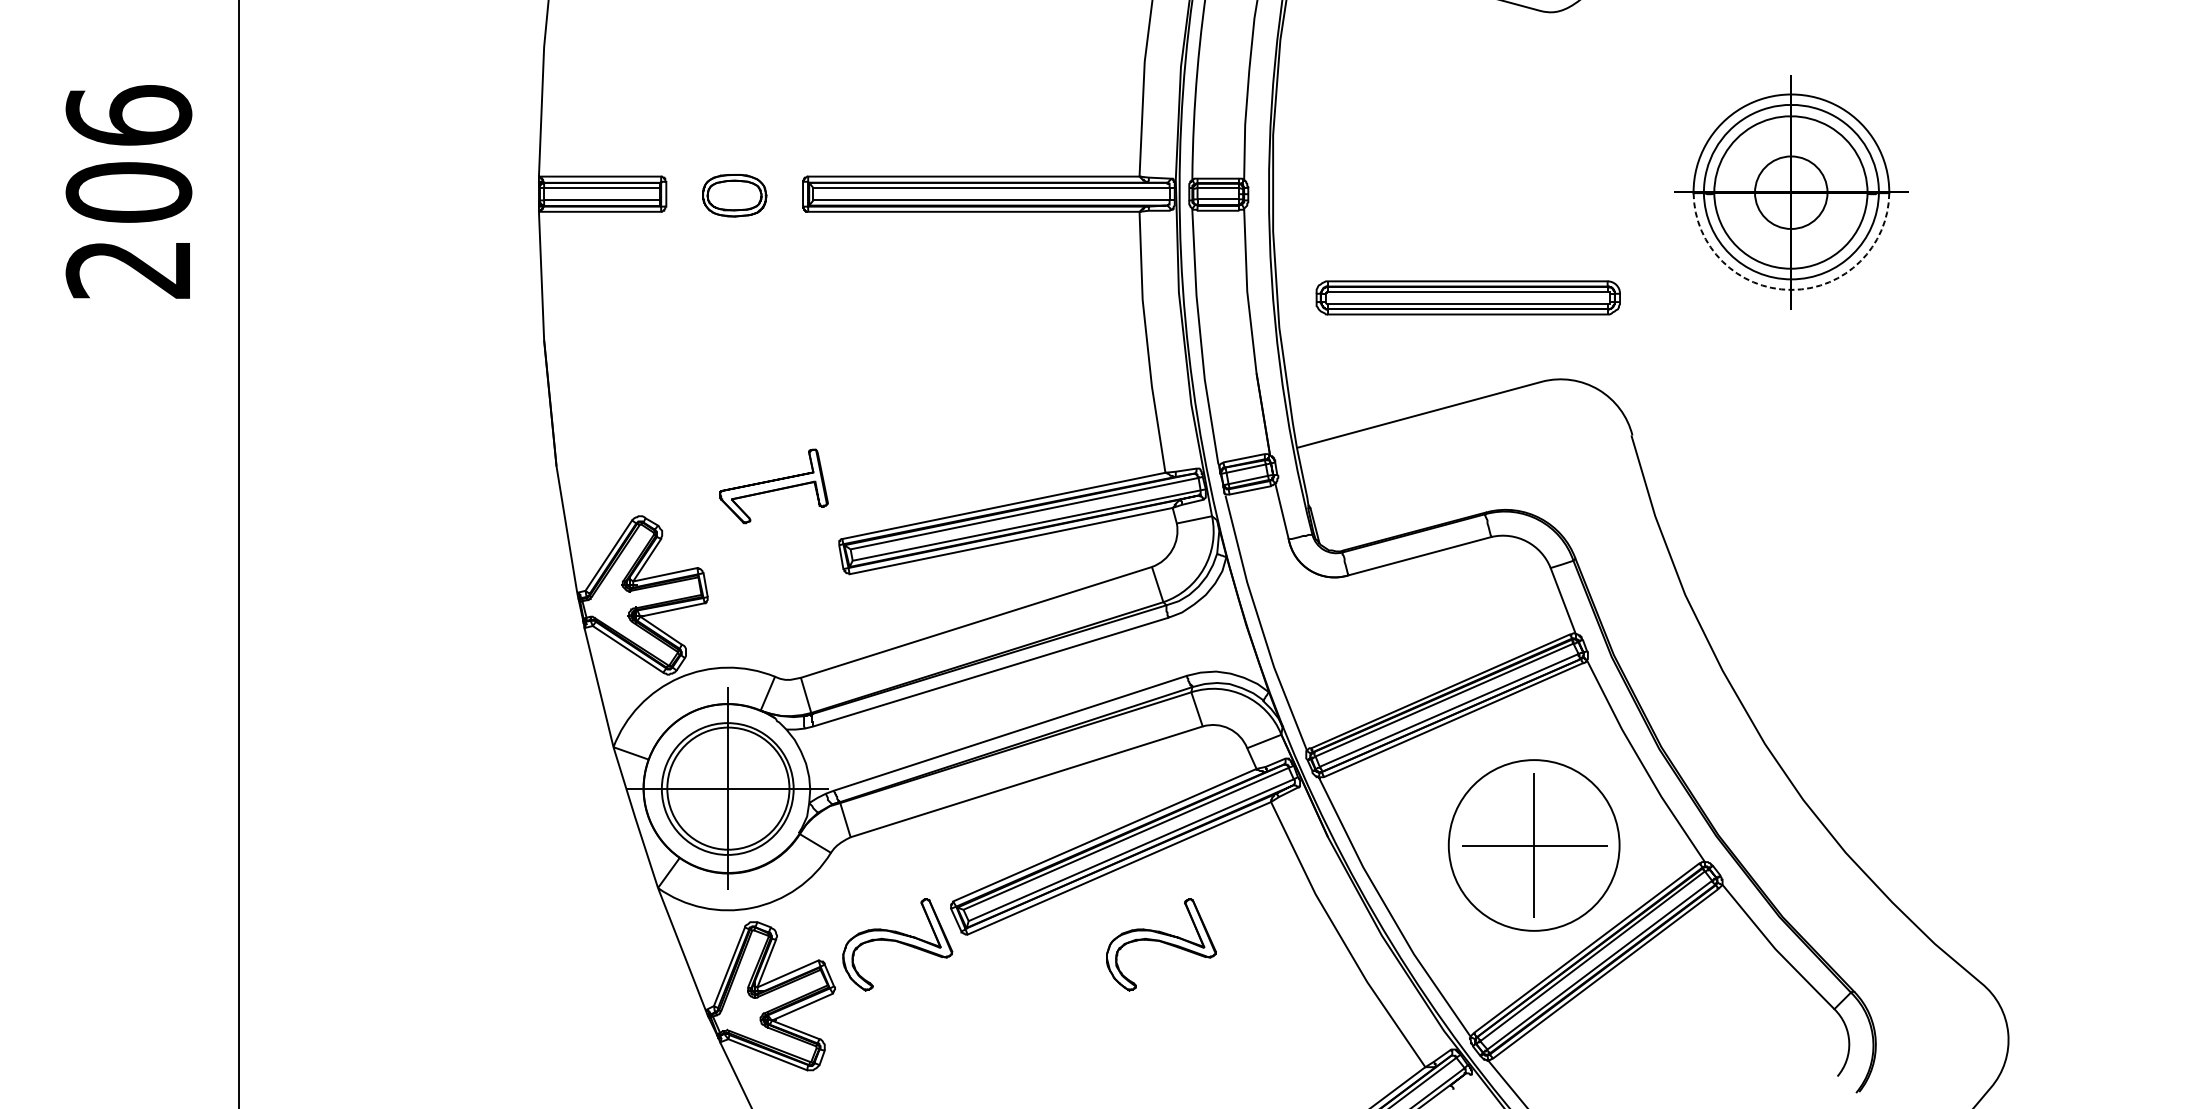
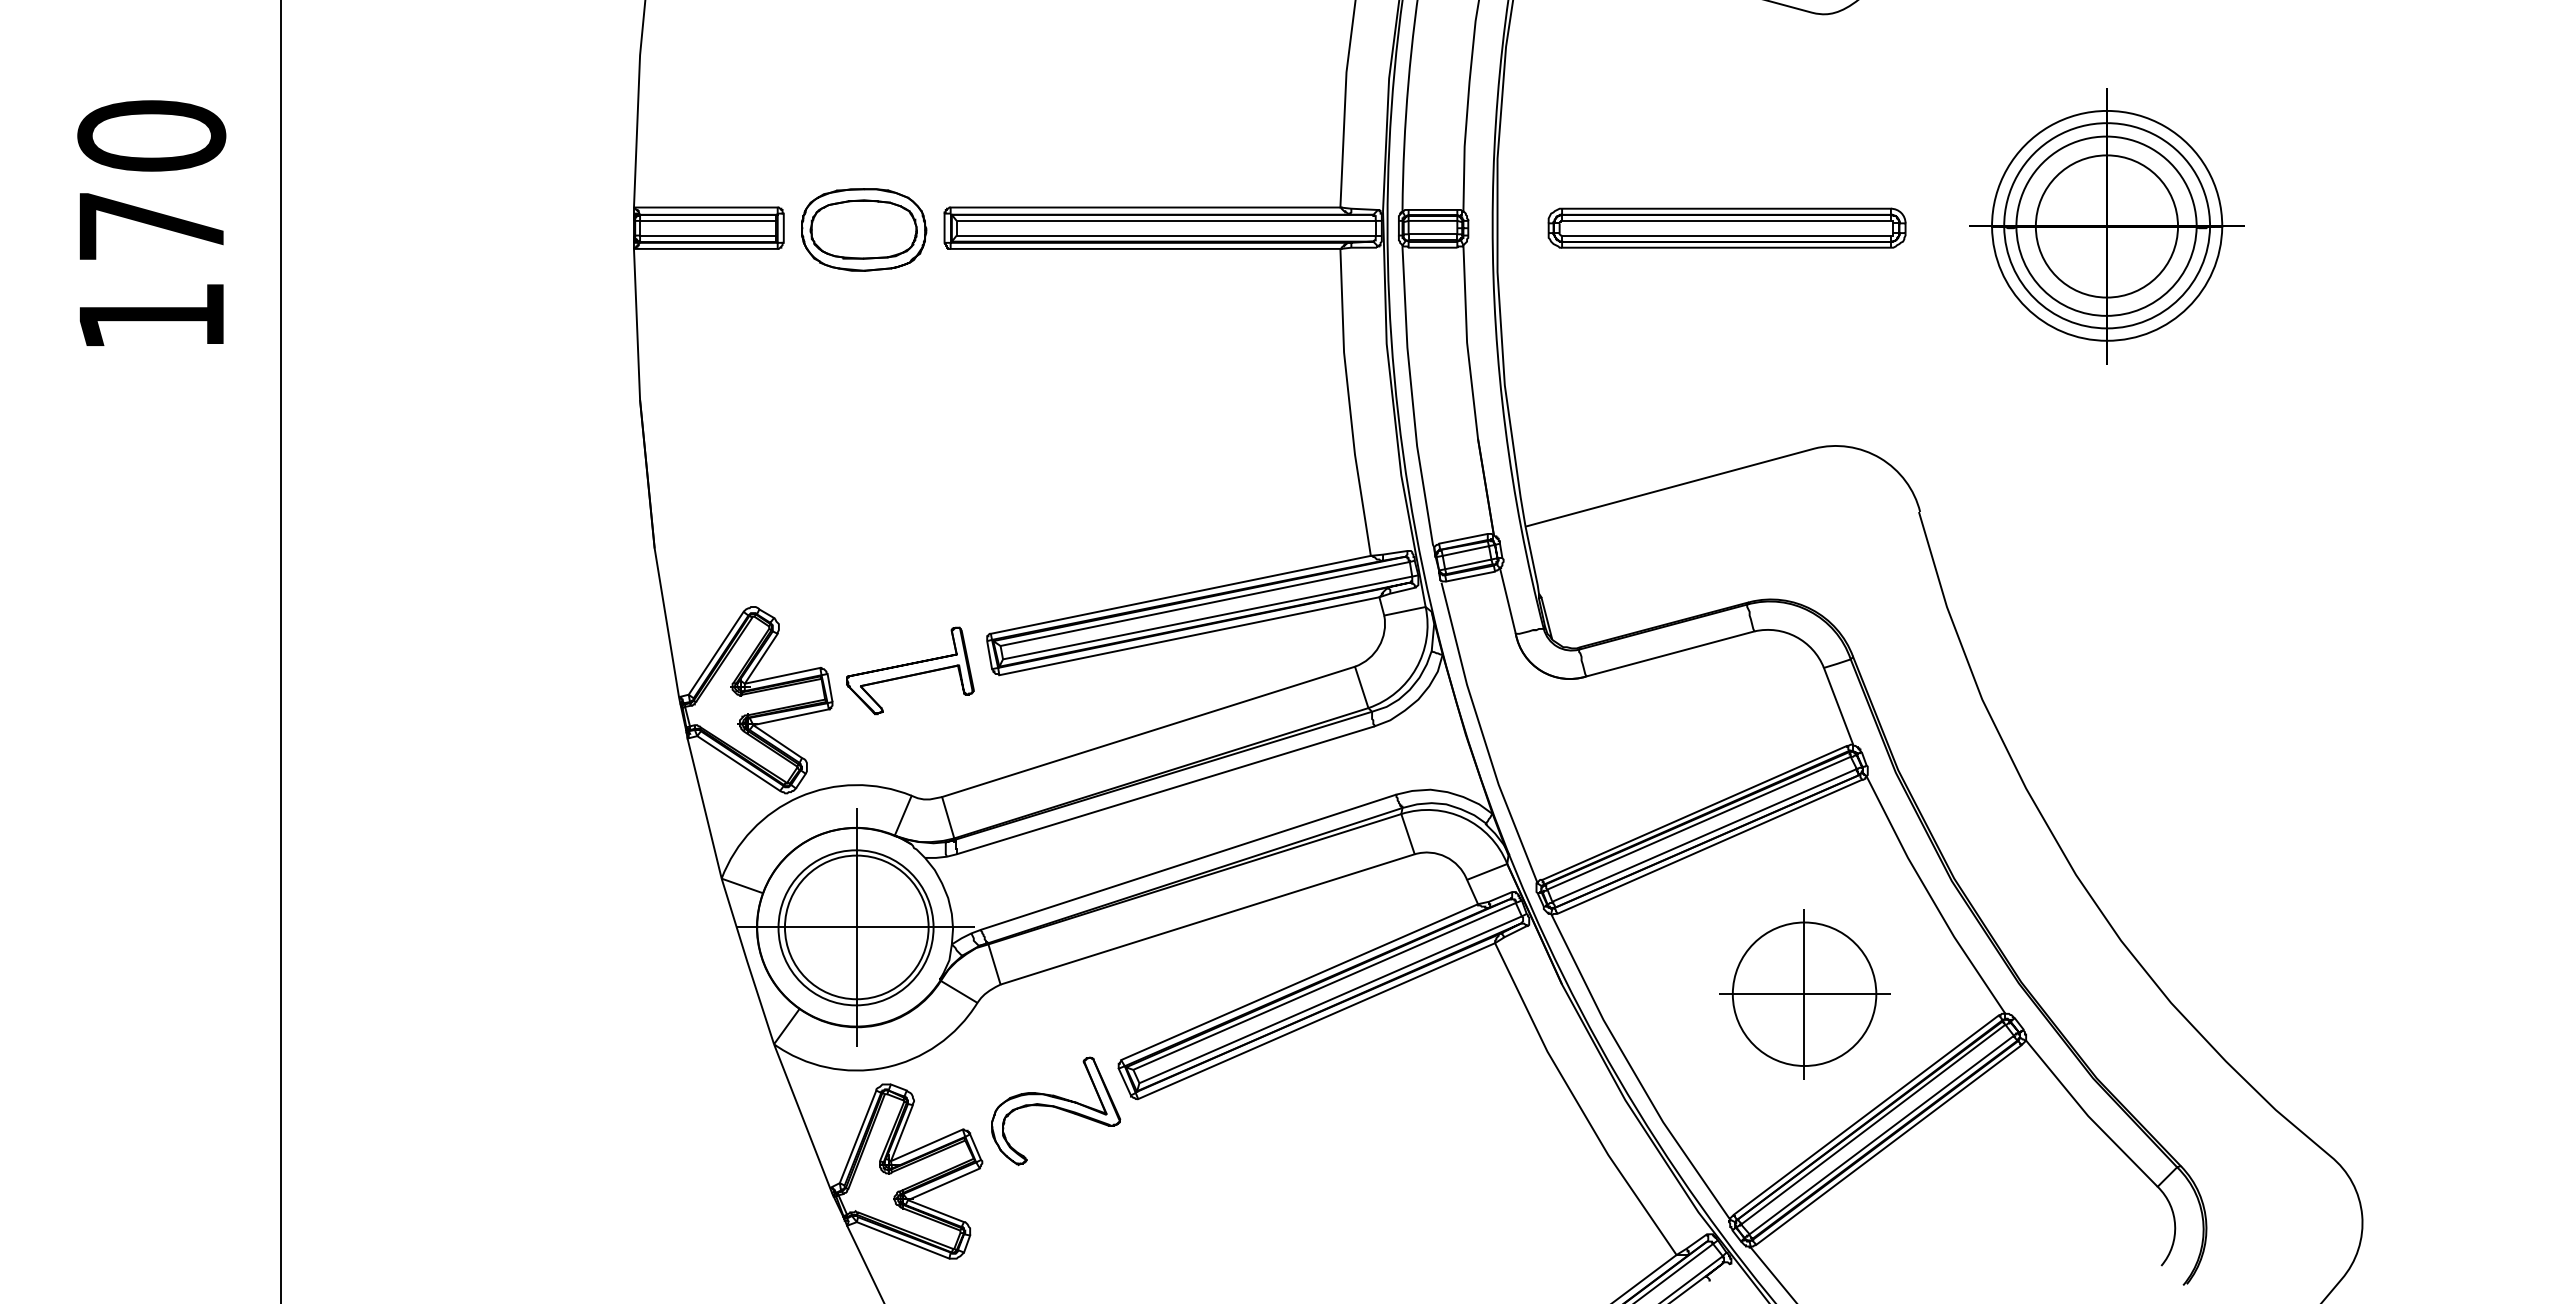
text: (128, 191) -> (151, 225), 206 -> 170
circle: (1790, 192) -> (2106, 226), size x1.67
part: (734, 195) -> (864, 229), size x1.67
arc: (1791, 289) -> (2107, 340), dashed -> solid
part: (1467, 297) -> (1726, 227), moved
part: (774, 486) -> (910, 670), moved
circle: (1534, 845) -> (1804, 994), size x0.71
part: (1161, 945) -> (1366, 1111), removed

